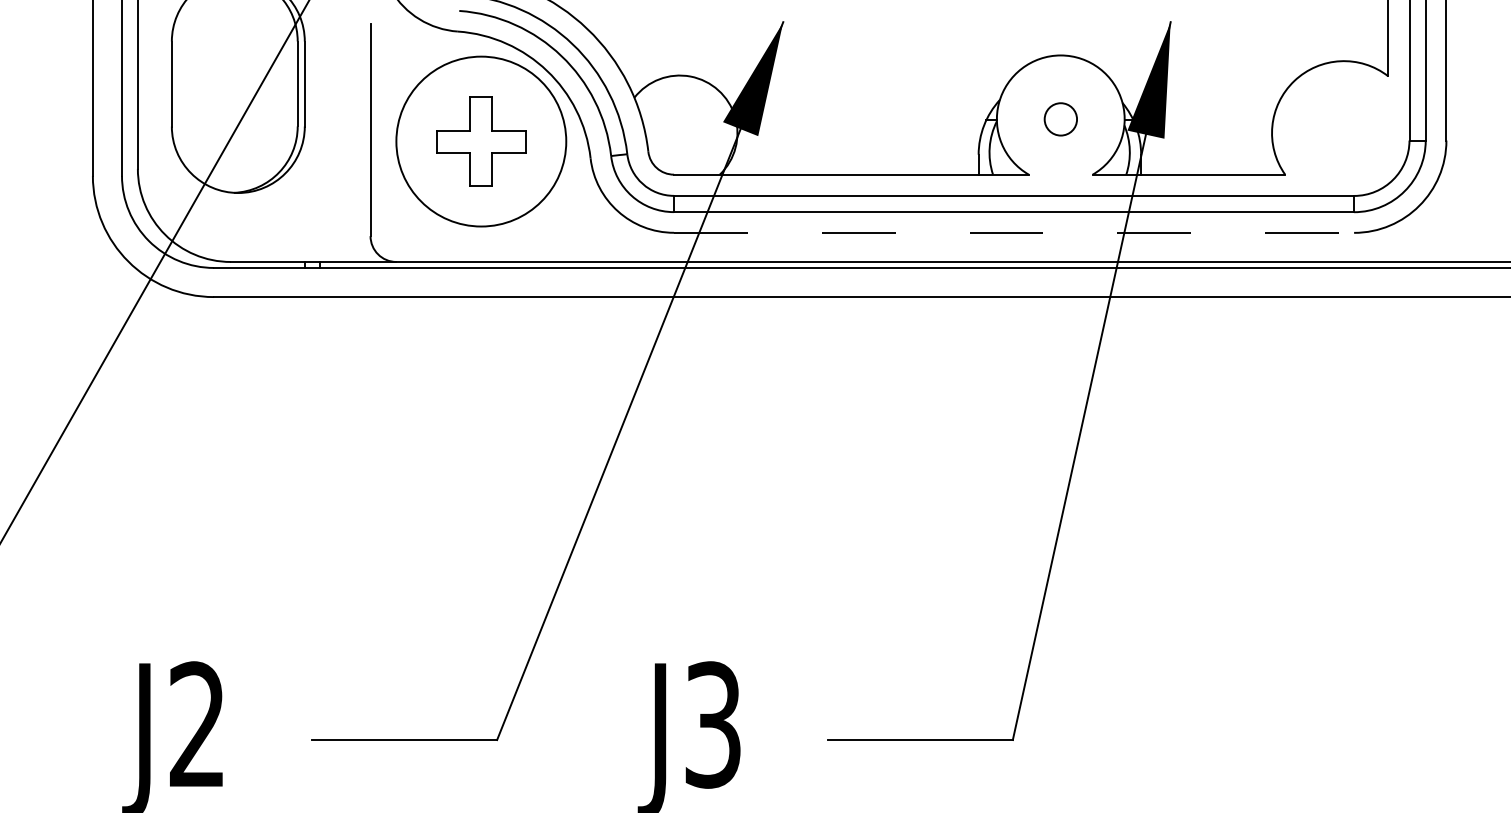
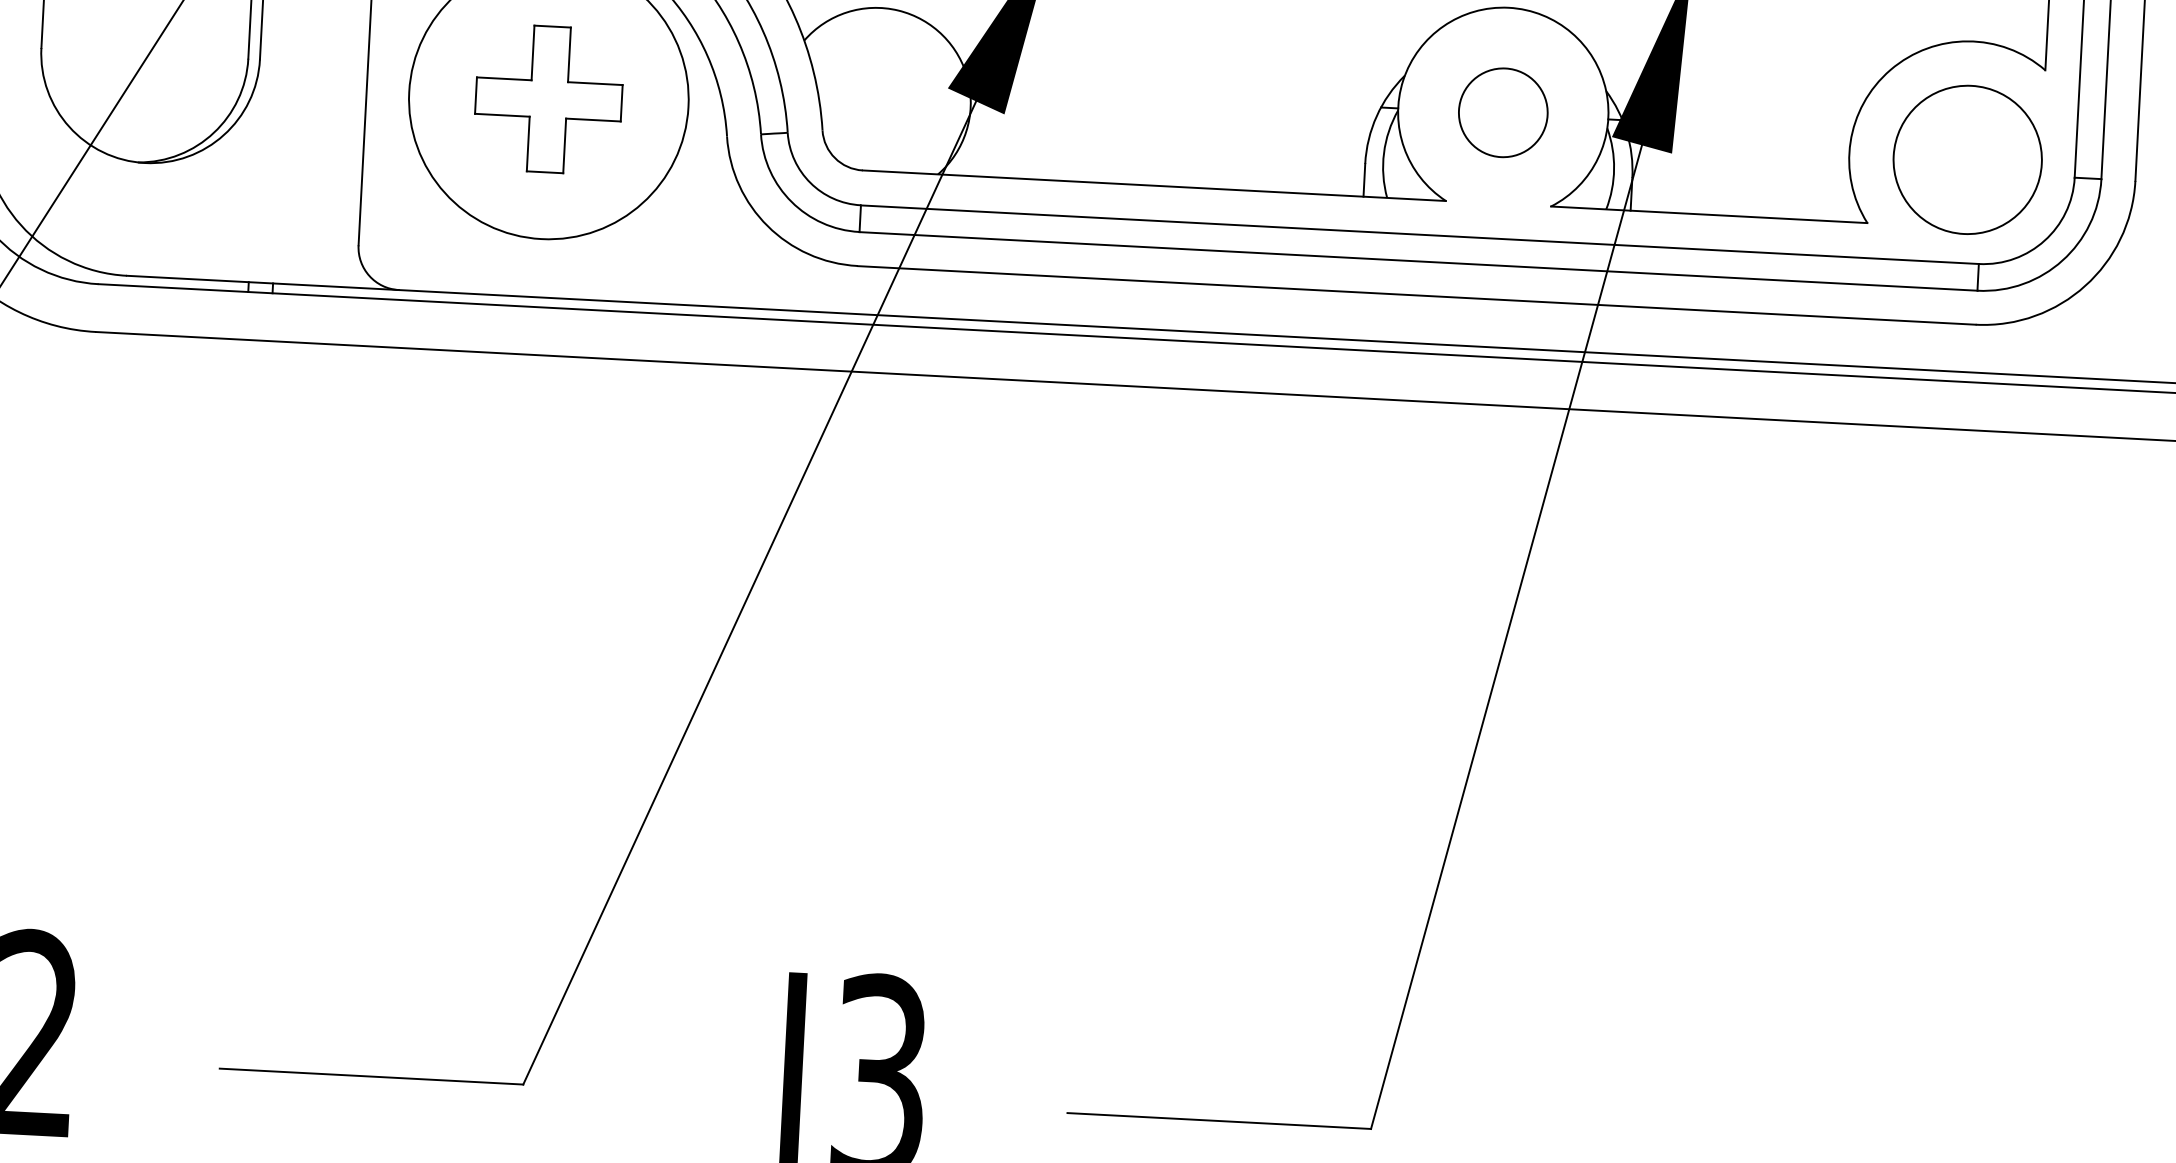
circle: (1060, 119) -> (1502, 113), size x1.67
circle: (1343, 133) -> (1966, 160), added
line: (1014, 232) -> (1417, 294), dashed -> solid

